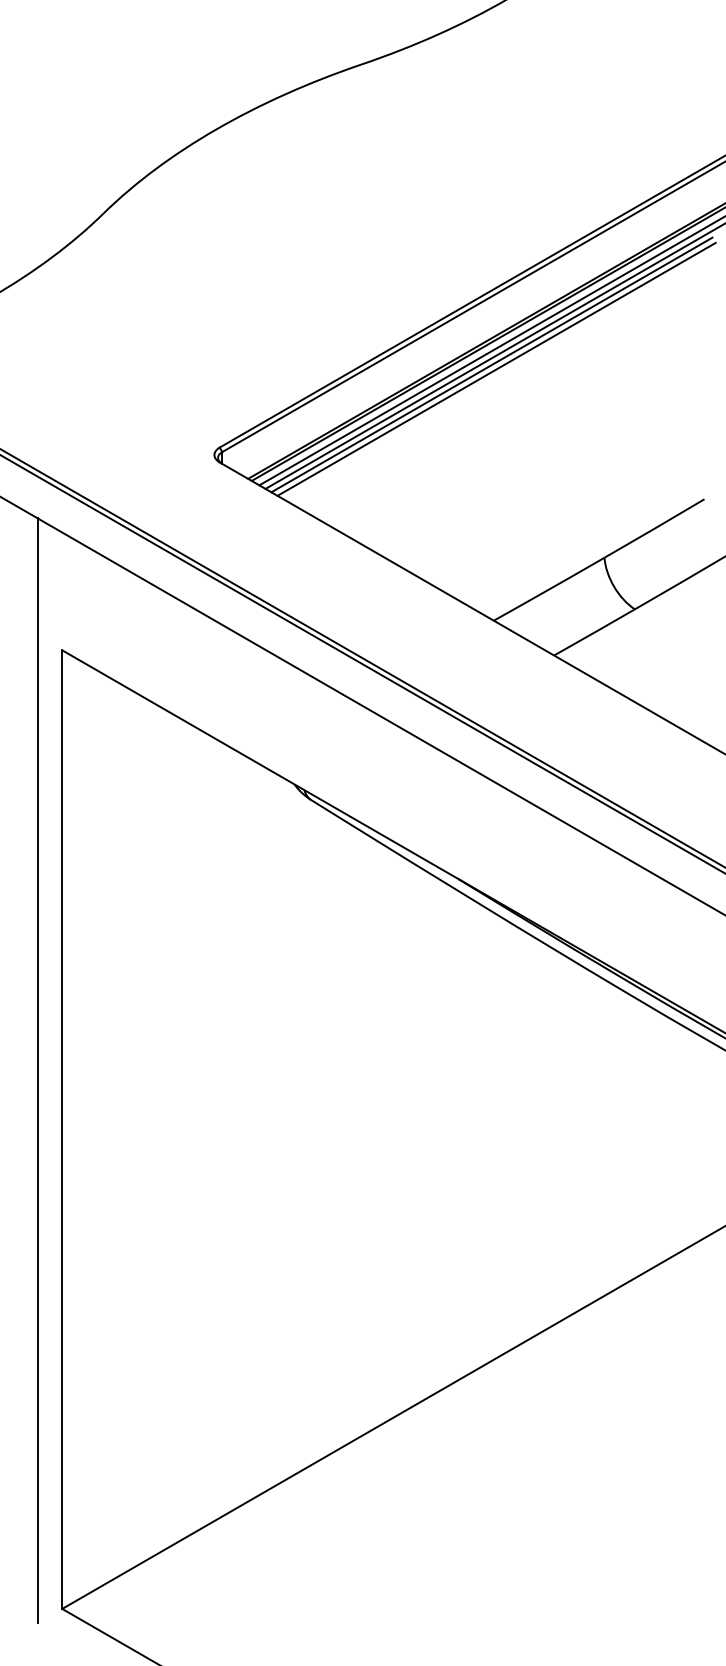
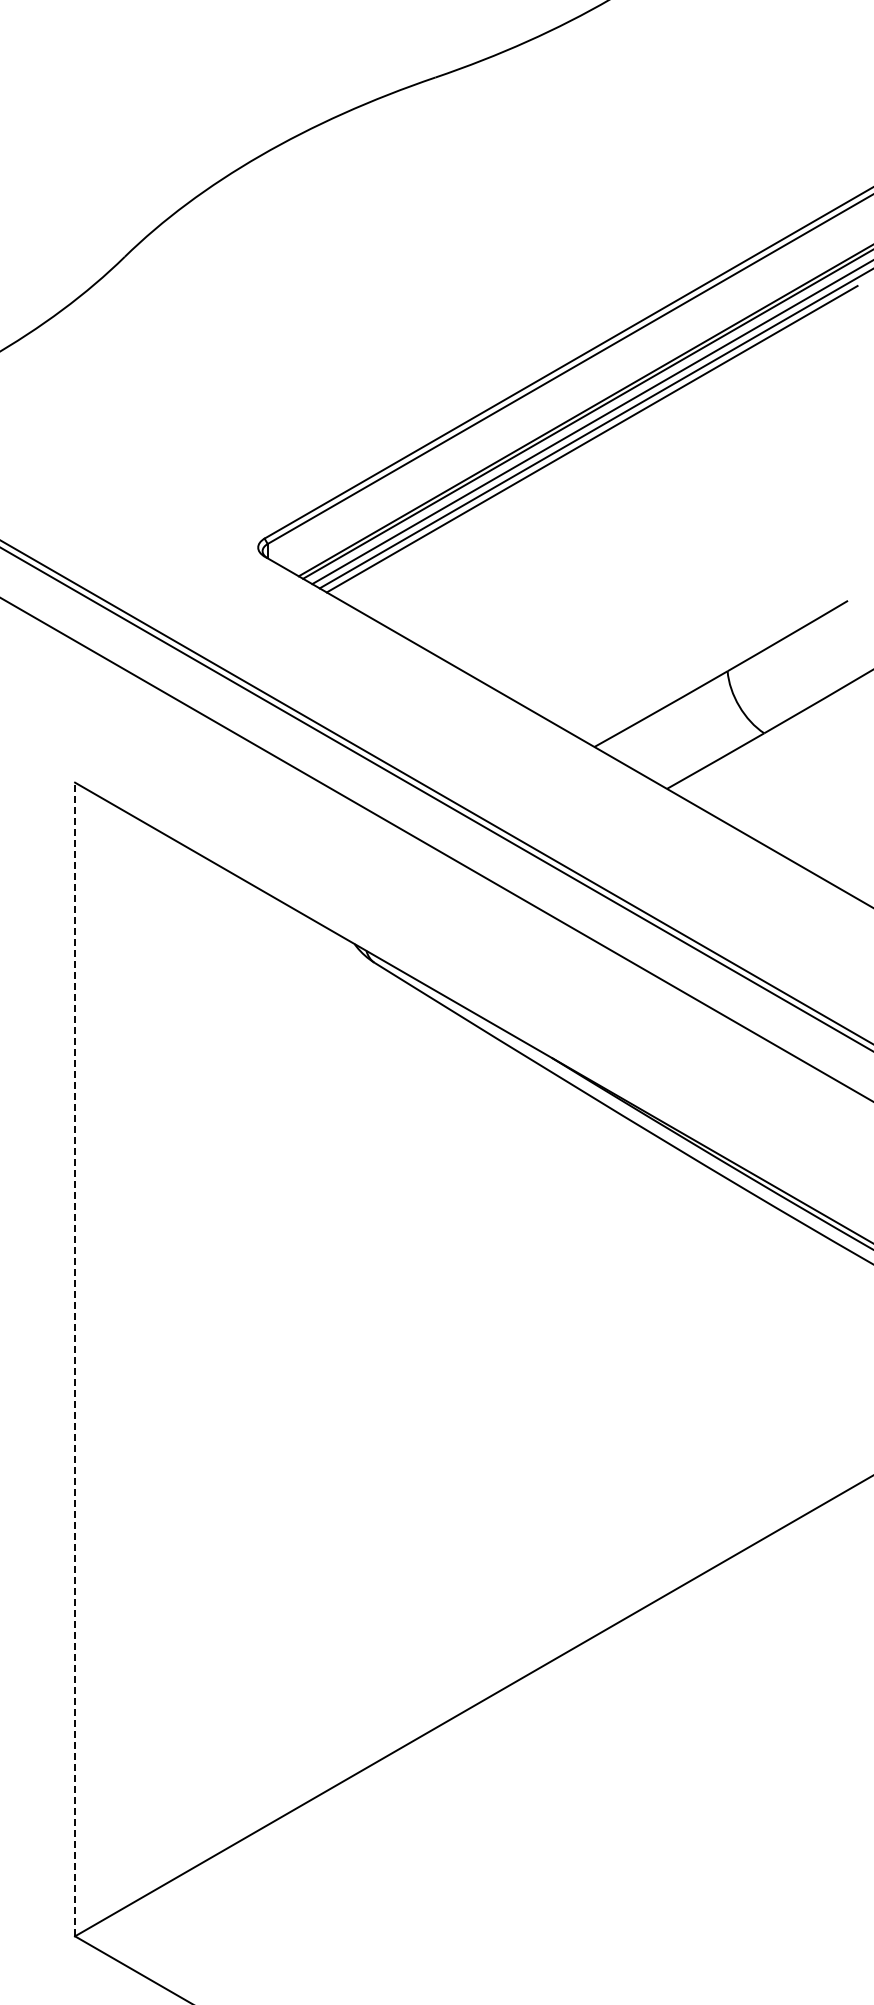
line: (496, 369) -> (597, 444), removed
line: (37, 1070) -> (45, 1288), removed
line: (62, 1129) -> (75, 1359), solid -> dashed

